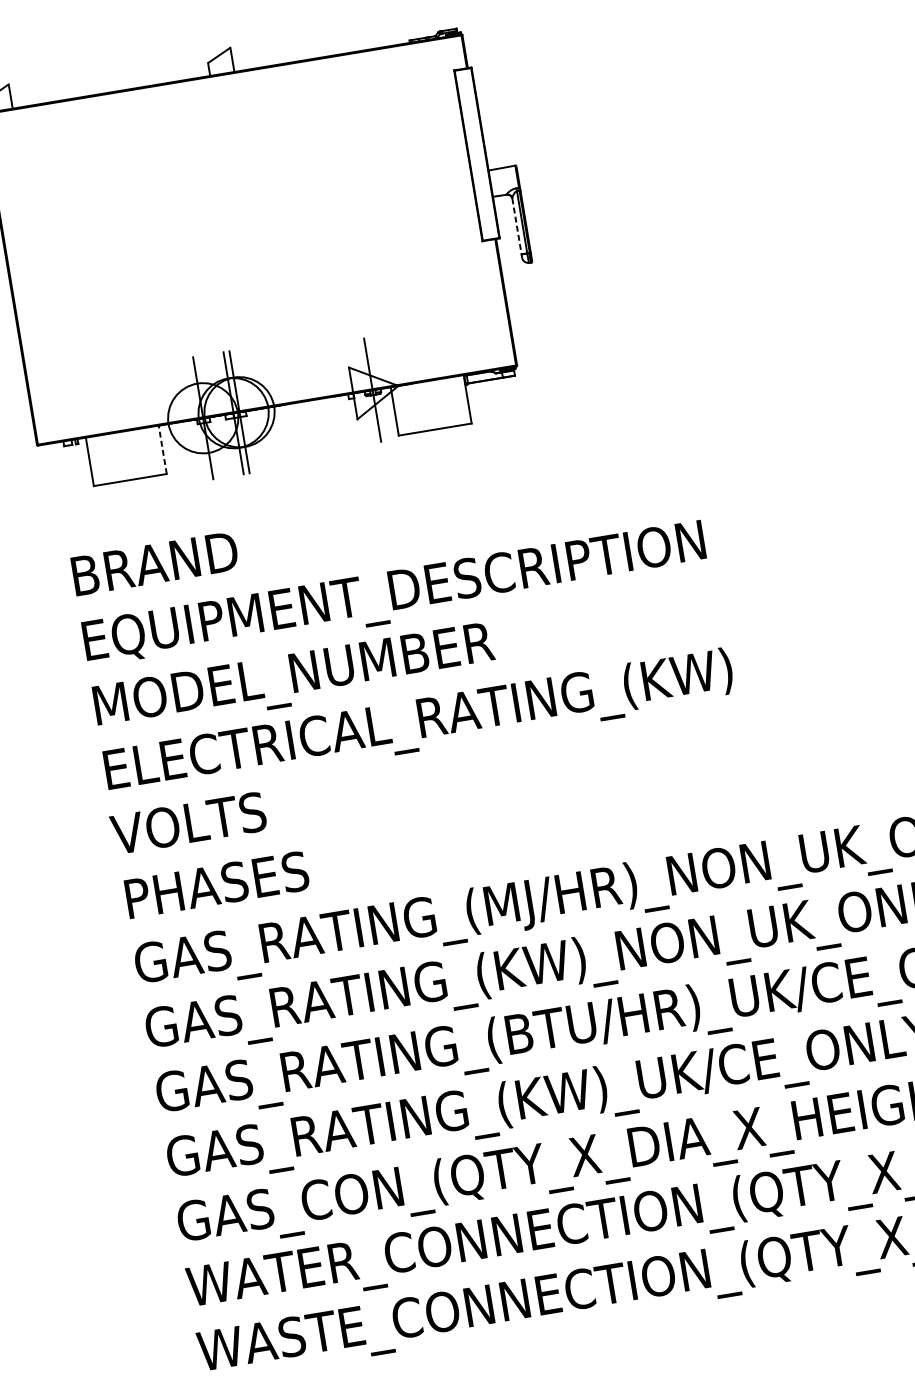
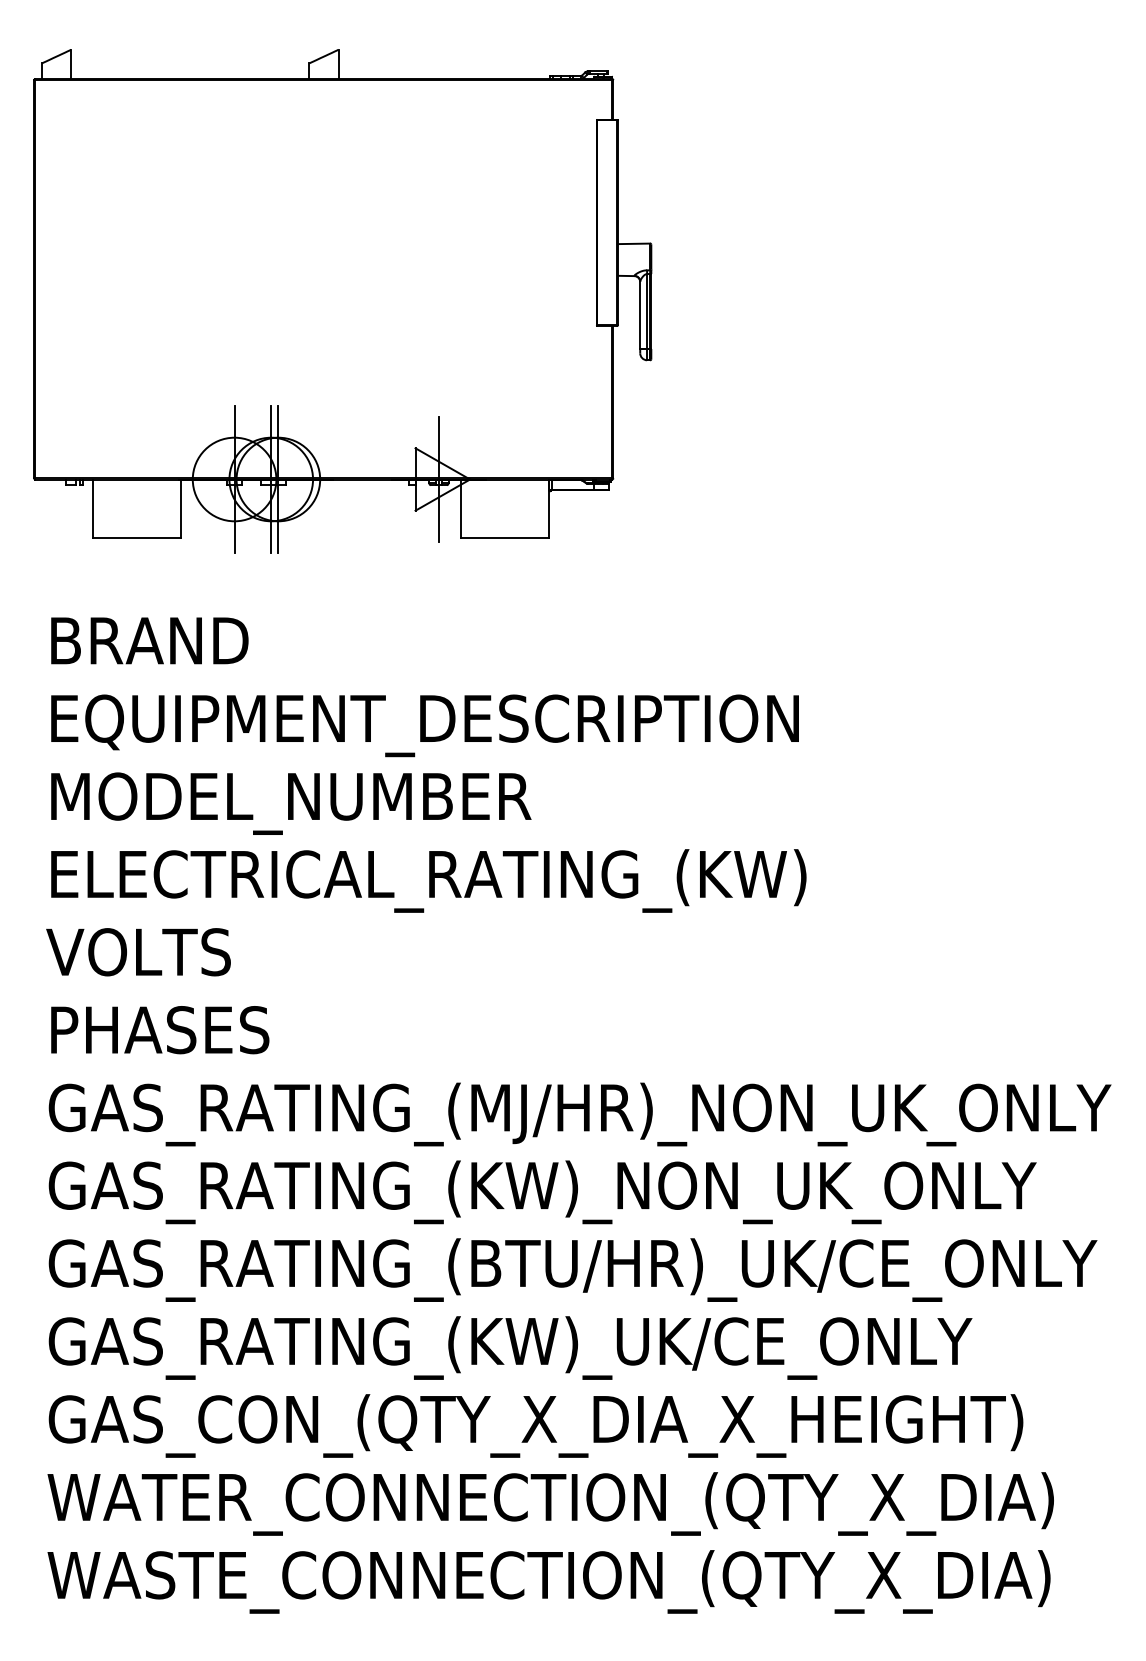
line: (517, 226) -> (640, 315), dashed -> solid
line: (162, 449) -> (180, 508), dashed -> solid

